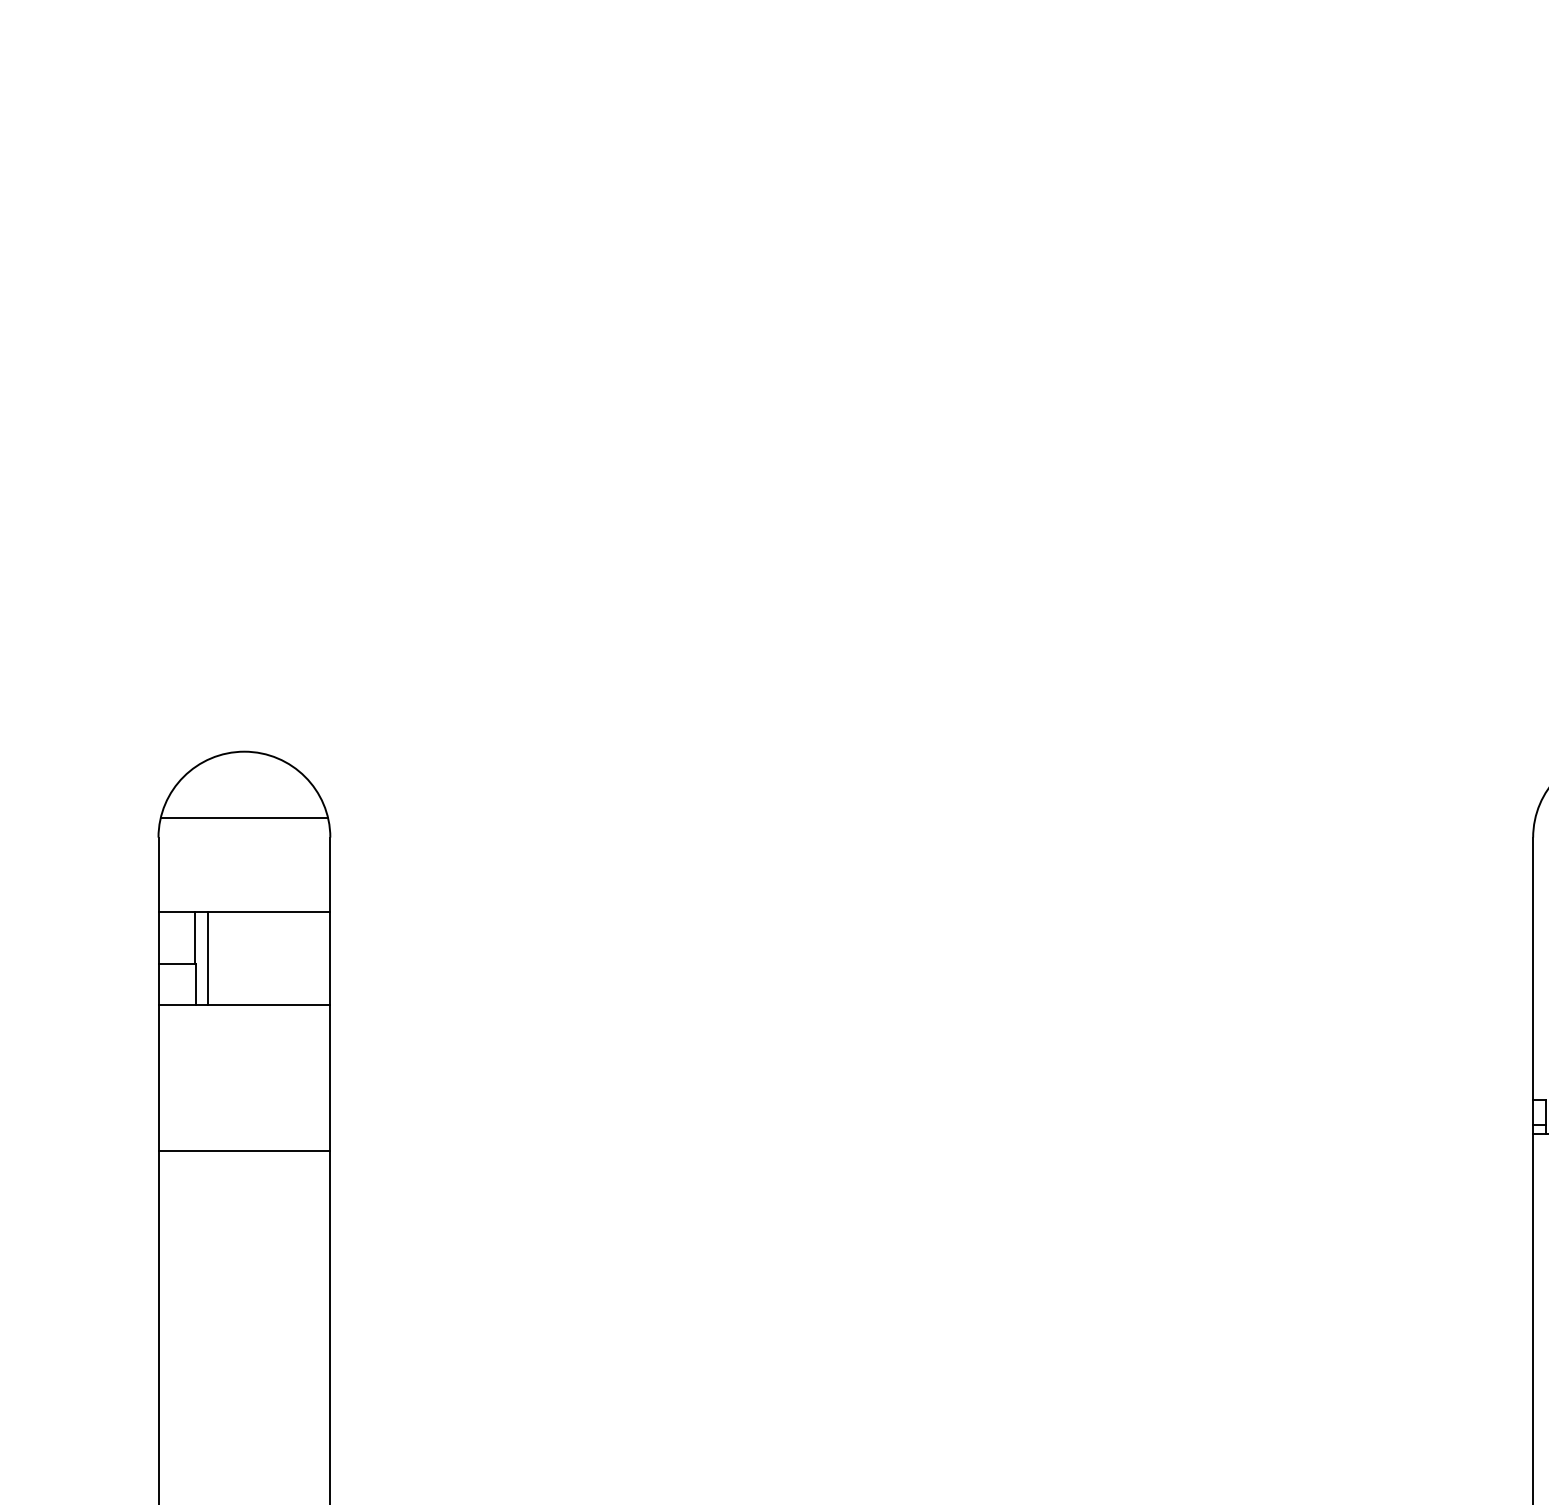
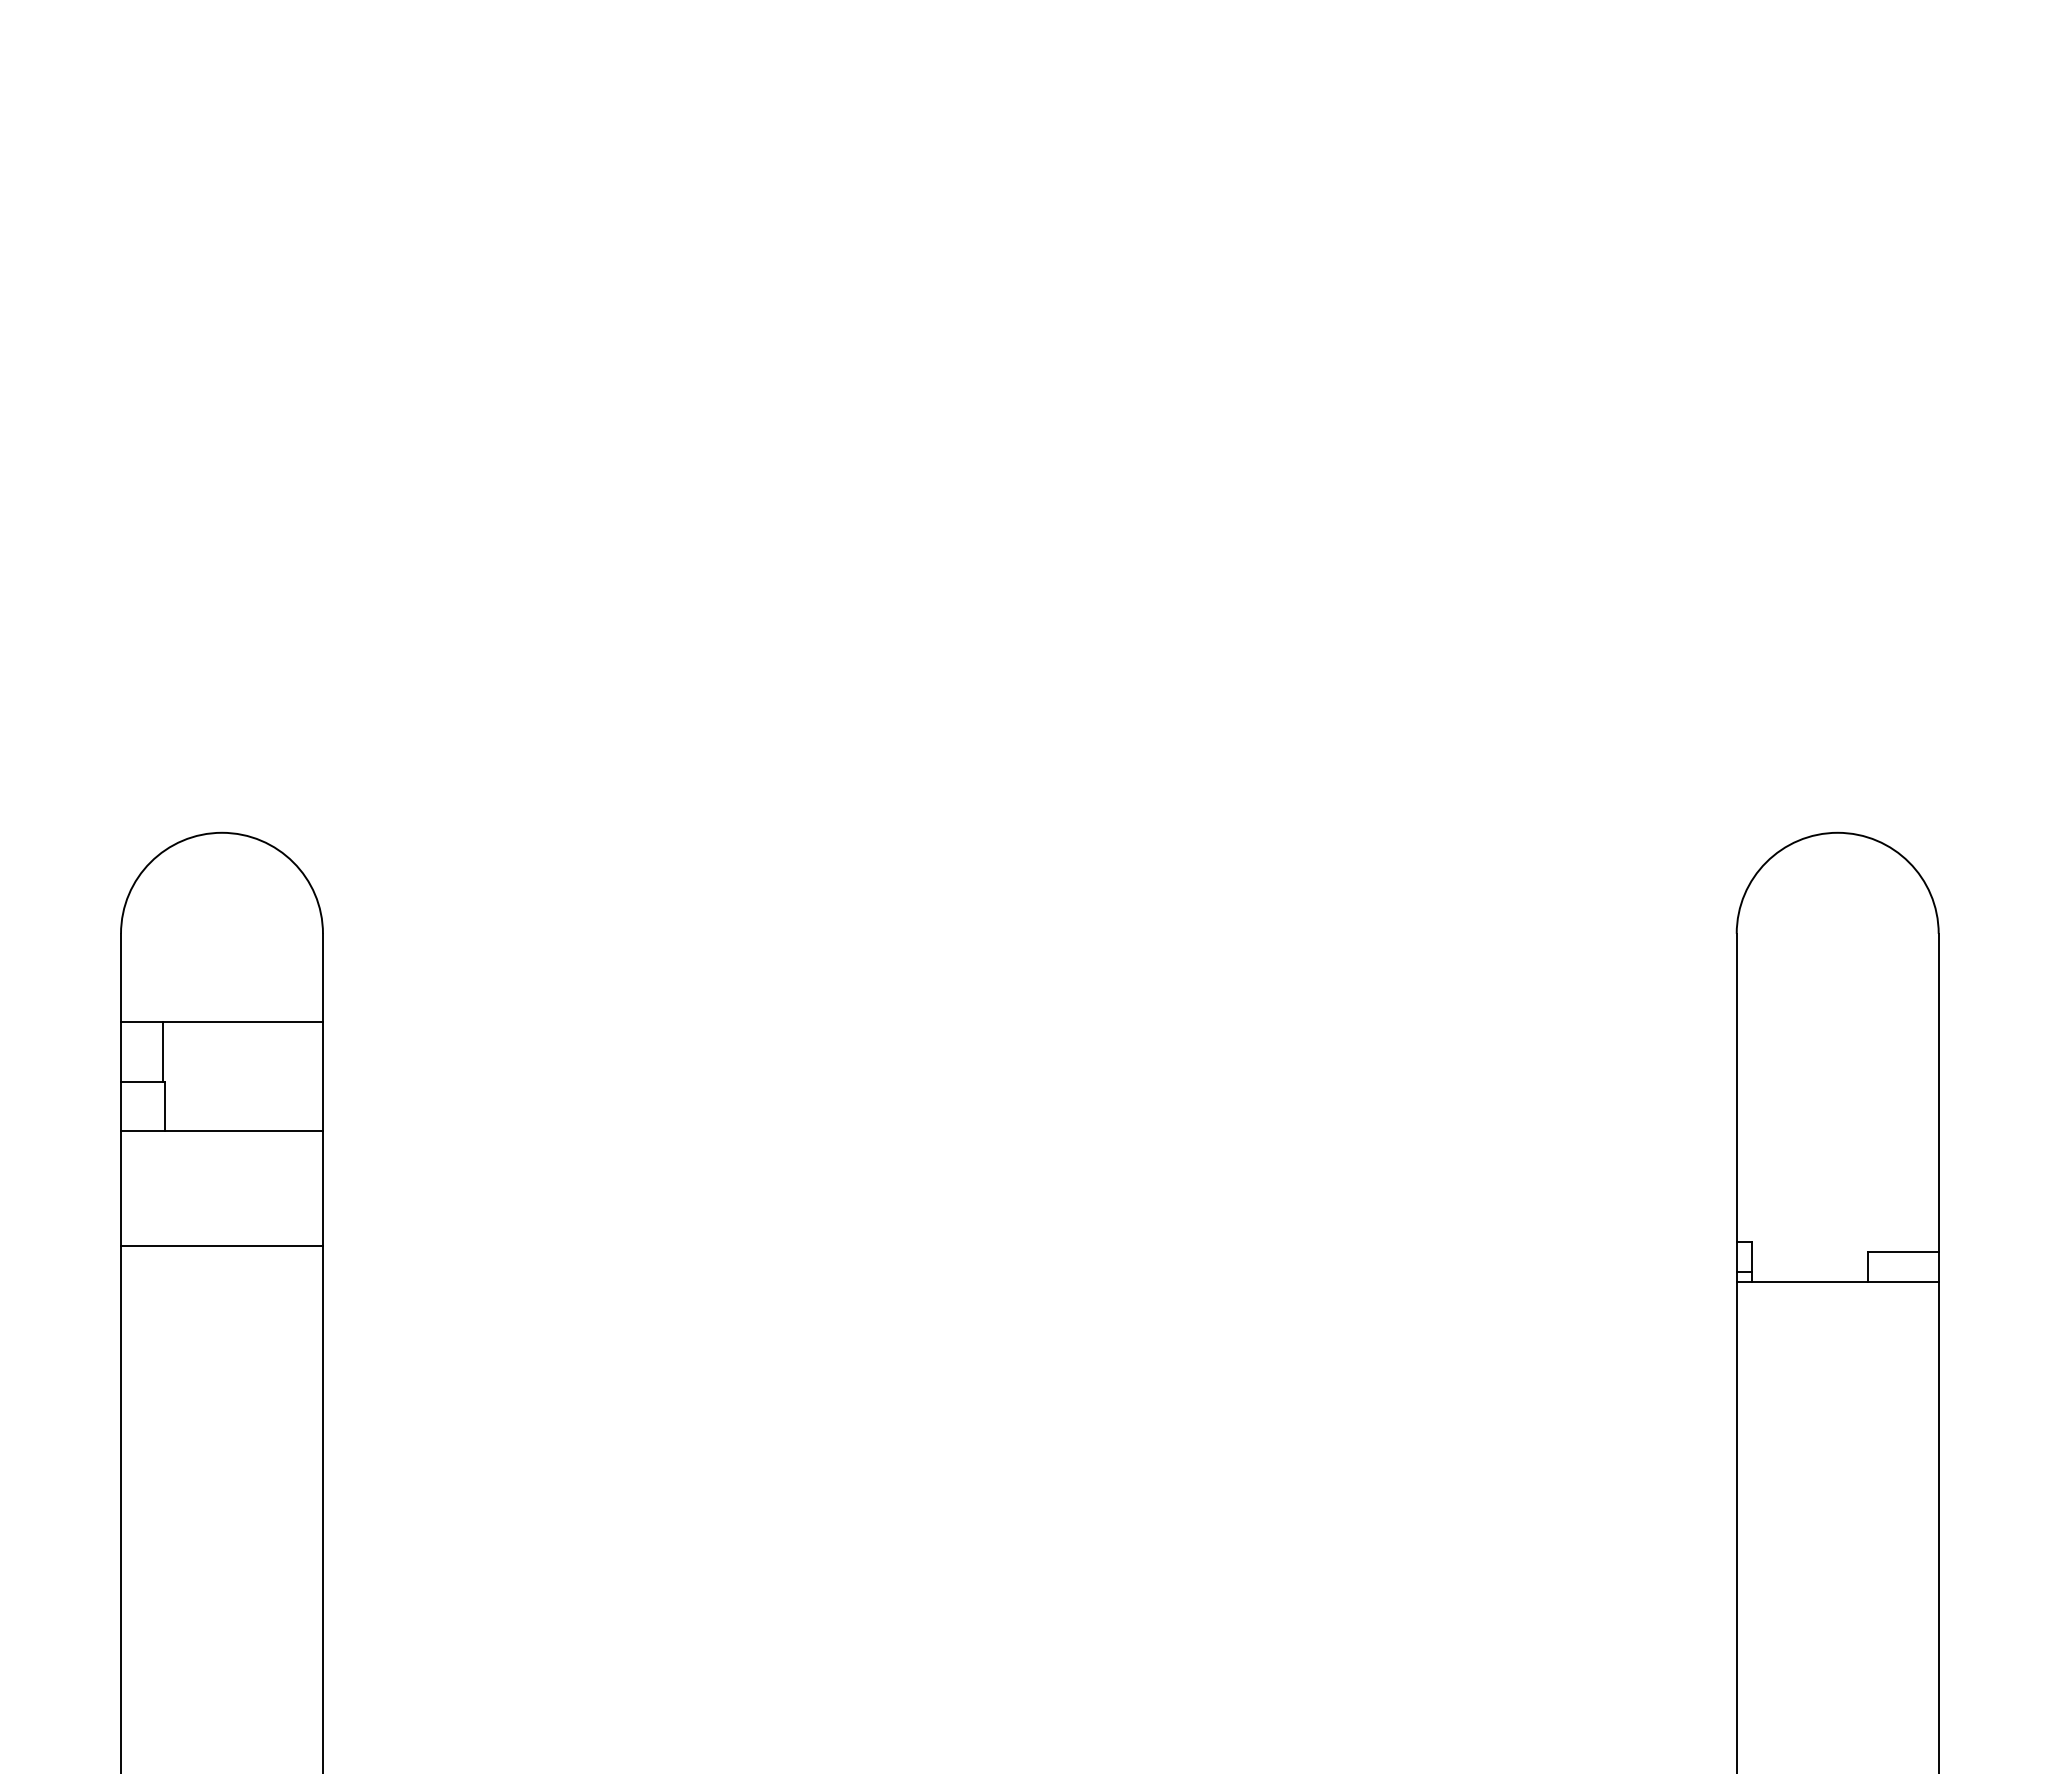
line: (243, 817) -> (221, 910), removed
line: (207, 958) -> (178, 1075), removed
line: (243, 1151) -> (221, 1246), moved

